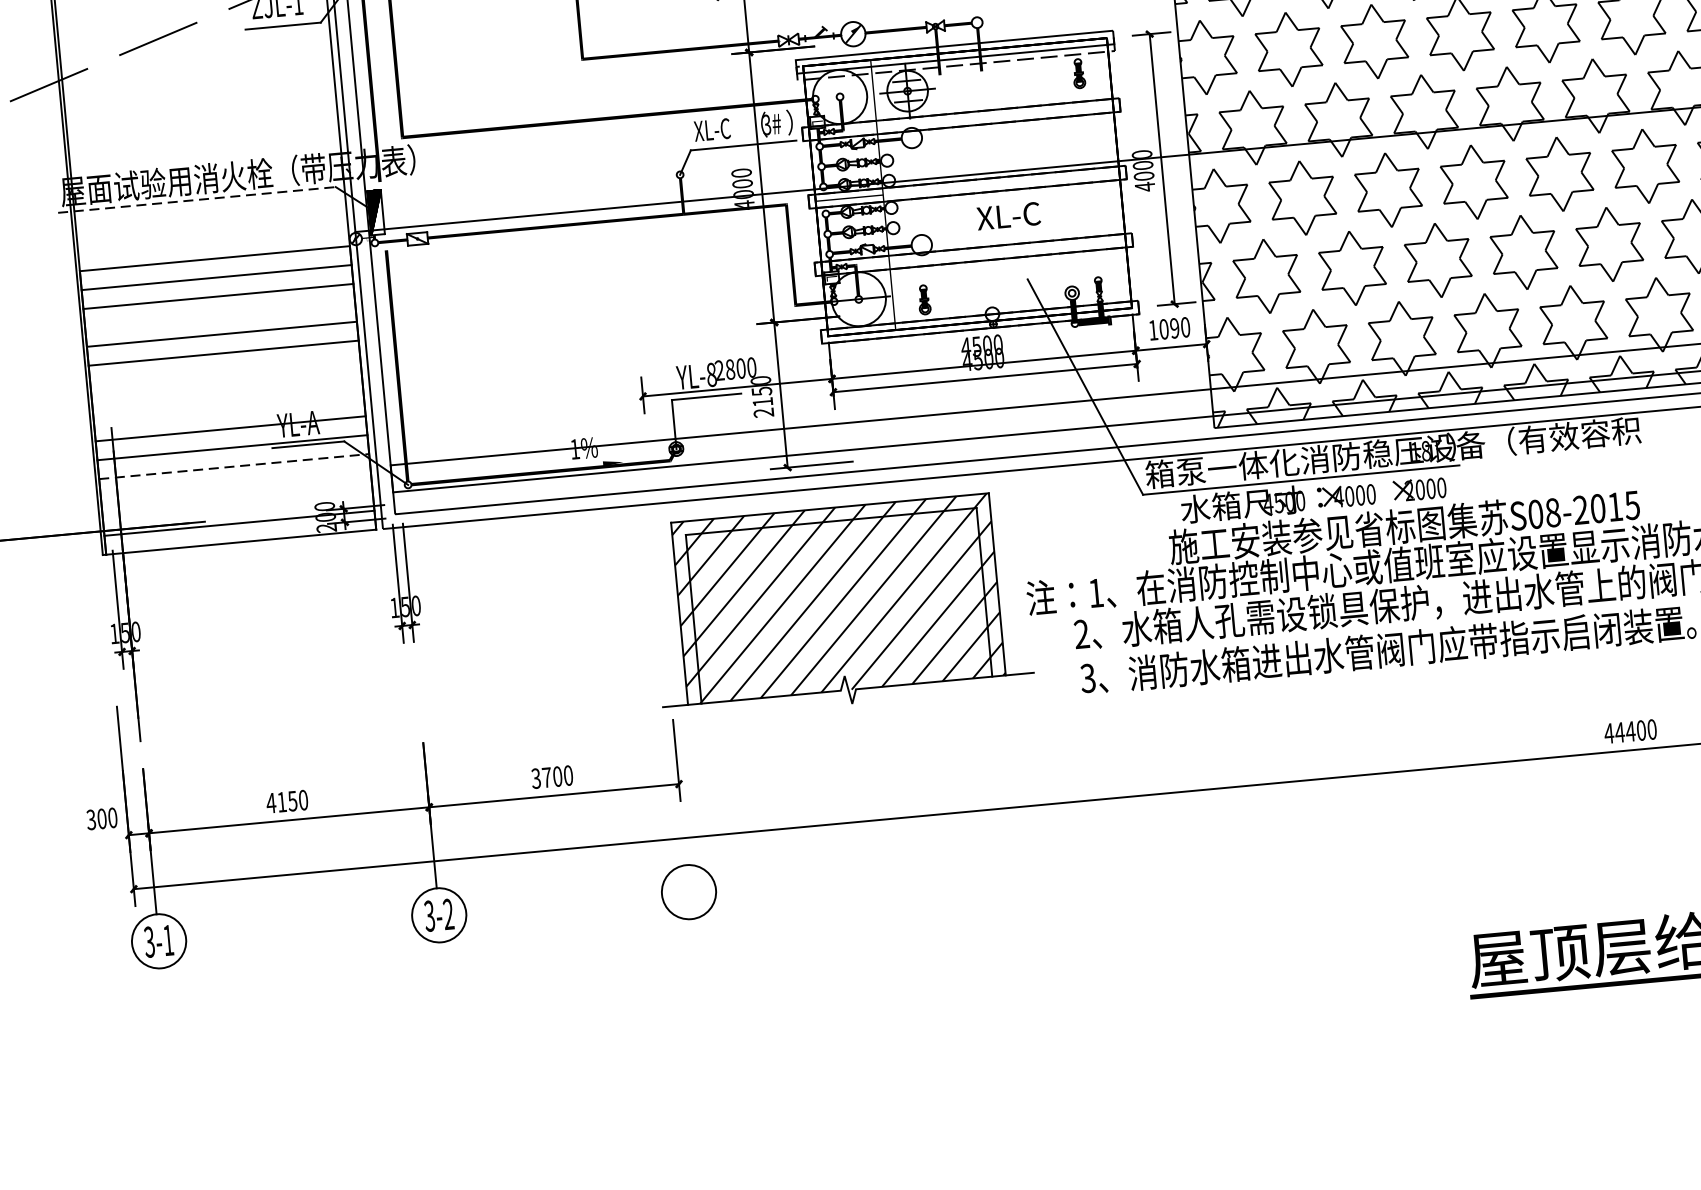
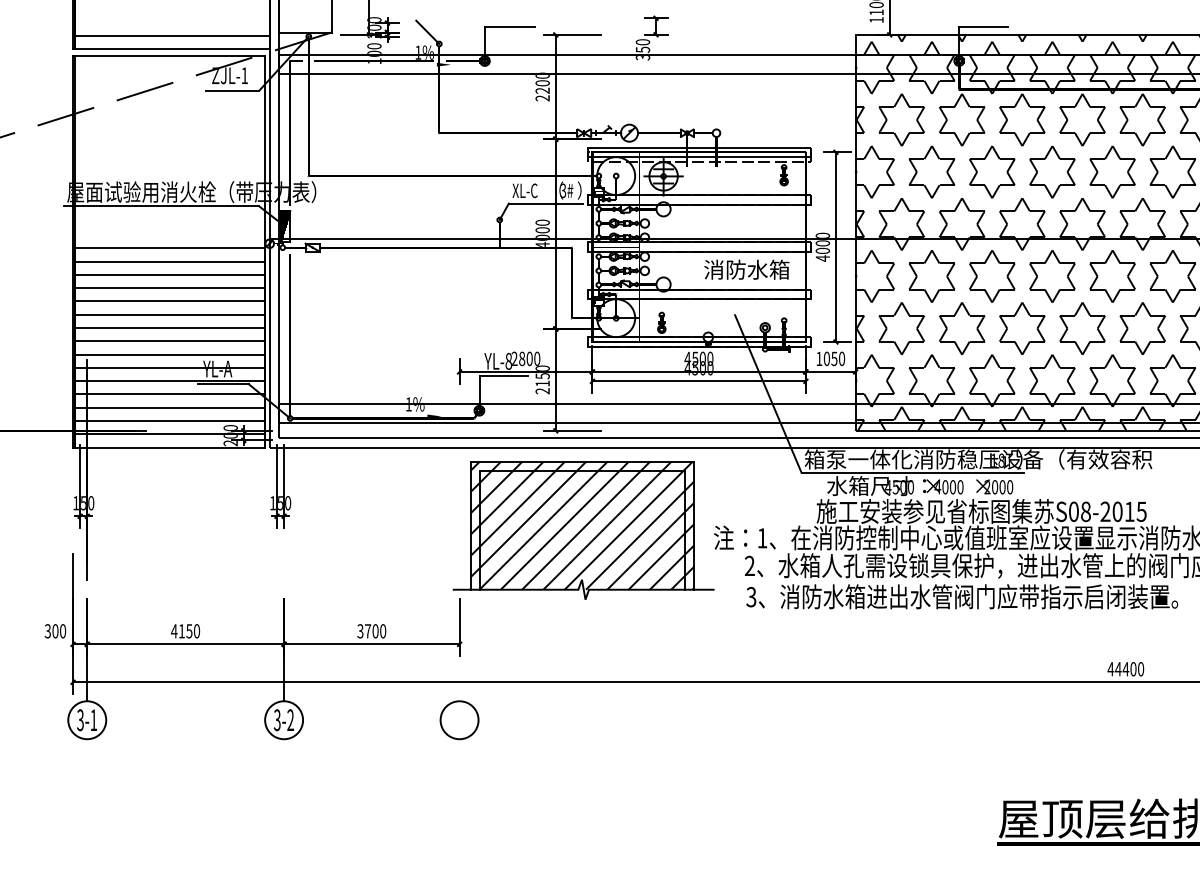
line: (196, 200) -> (161, 206), dashed -> solid
text: (1037, 212) -> (746, 269), XL-C -> 消防水箱
line: (220, 315) -> (170, 288), added
text: (1174, 327) -> (834, 358), 1090 -> 1050
line: (225, 372) -> (170, 328), added
line: (227, 391) -> (170, 341), added
line: (229, 409) -> (170, 354), added
line: (234, 466) -> (170, 394), dashed -> solid
line: (236, 485) -> (170, 407), added
line: (237, 503) -> (170, 420), added

